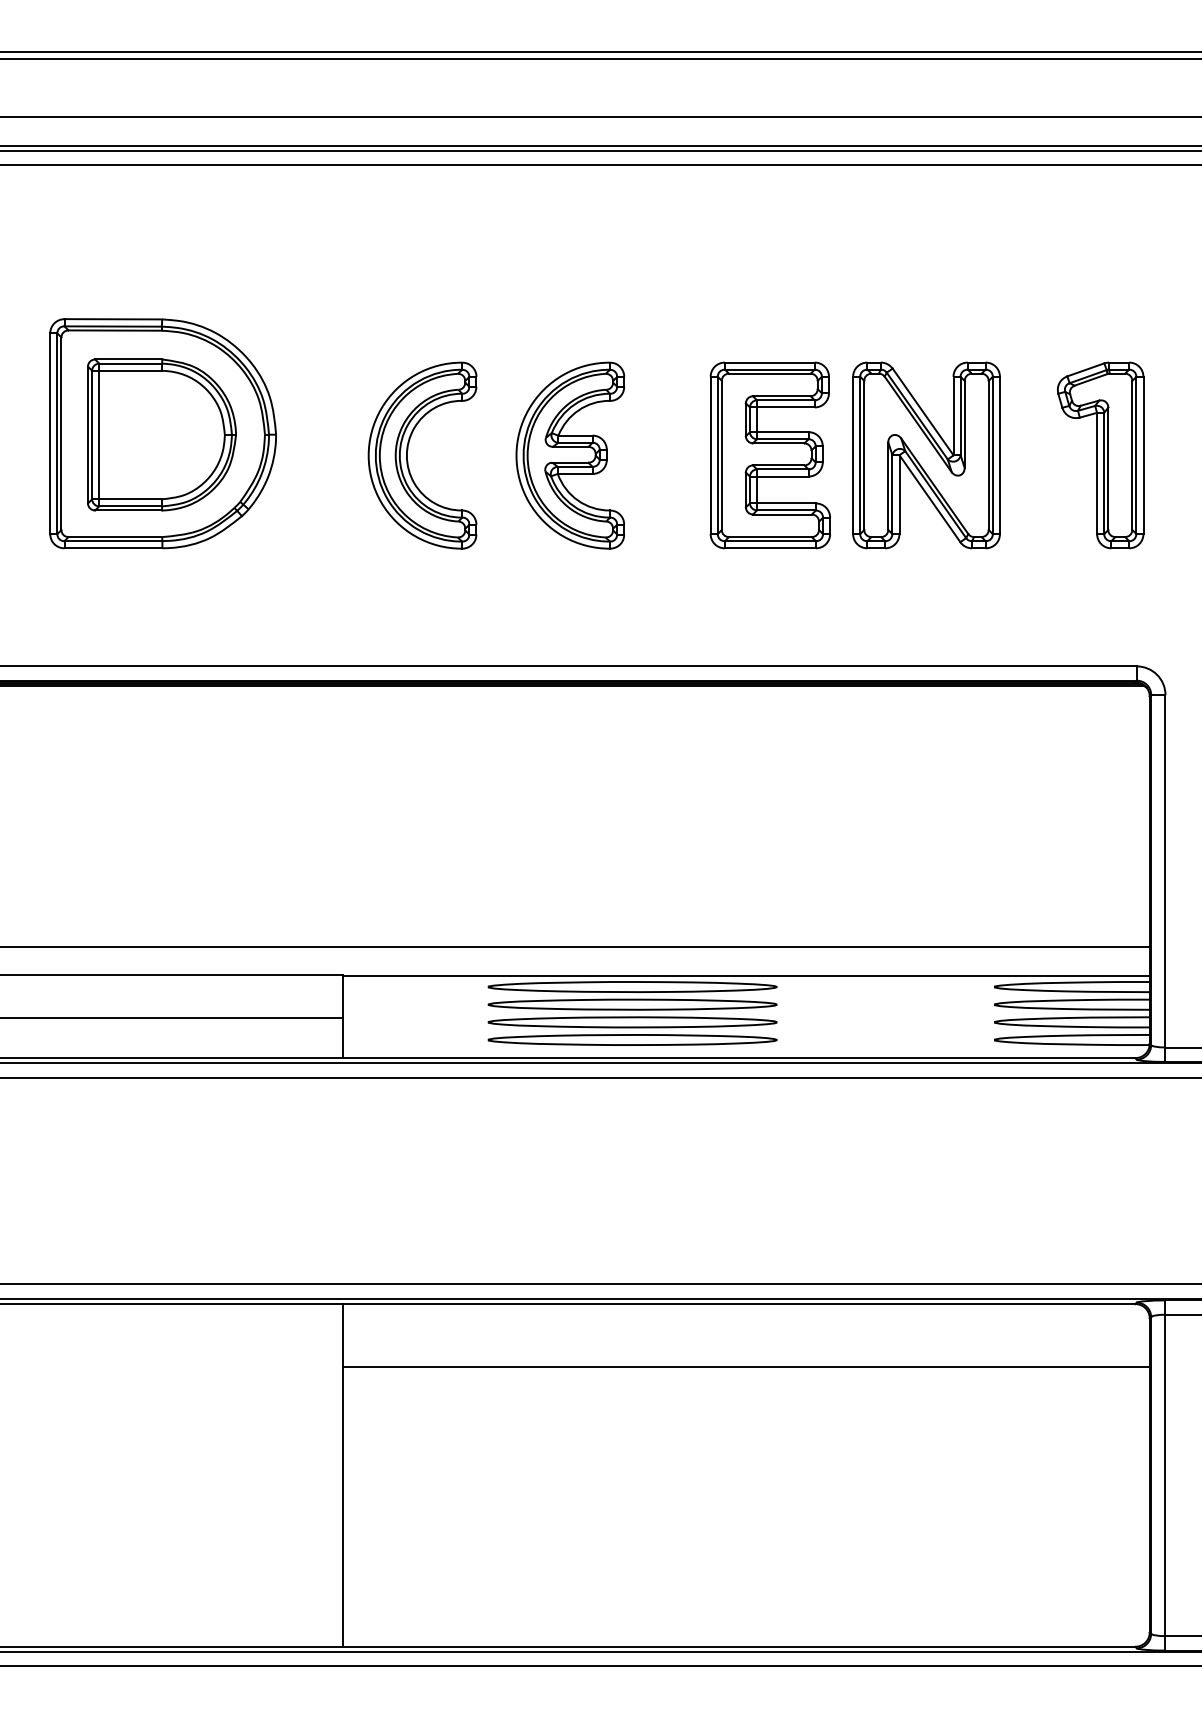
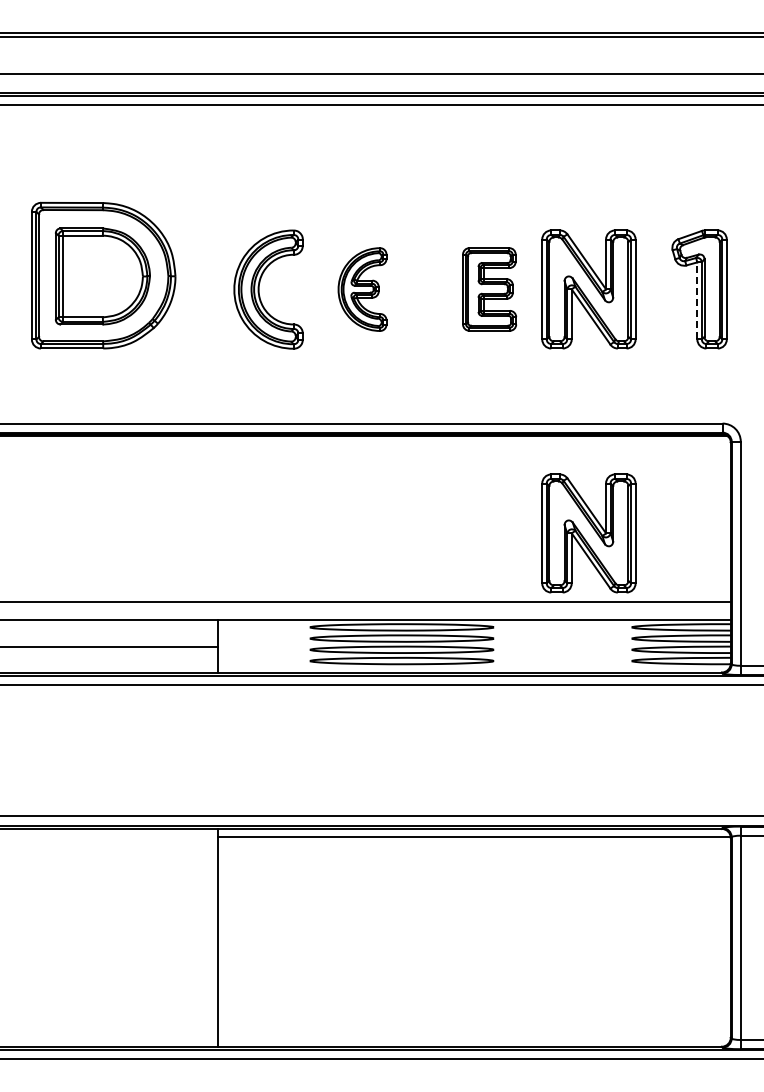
part: (570, 455) -> (362, 289), size x0.7
part: (770, 455) -> (489, 289), size x0.7
line: (1097, 472) -> (697, 300), solid -> dashed
part: (925, 839) -> (588, 533), added
line: (746, 1366) -> (474, 836), moved

